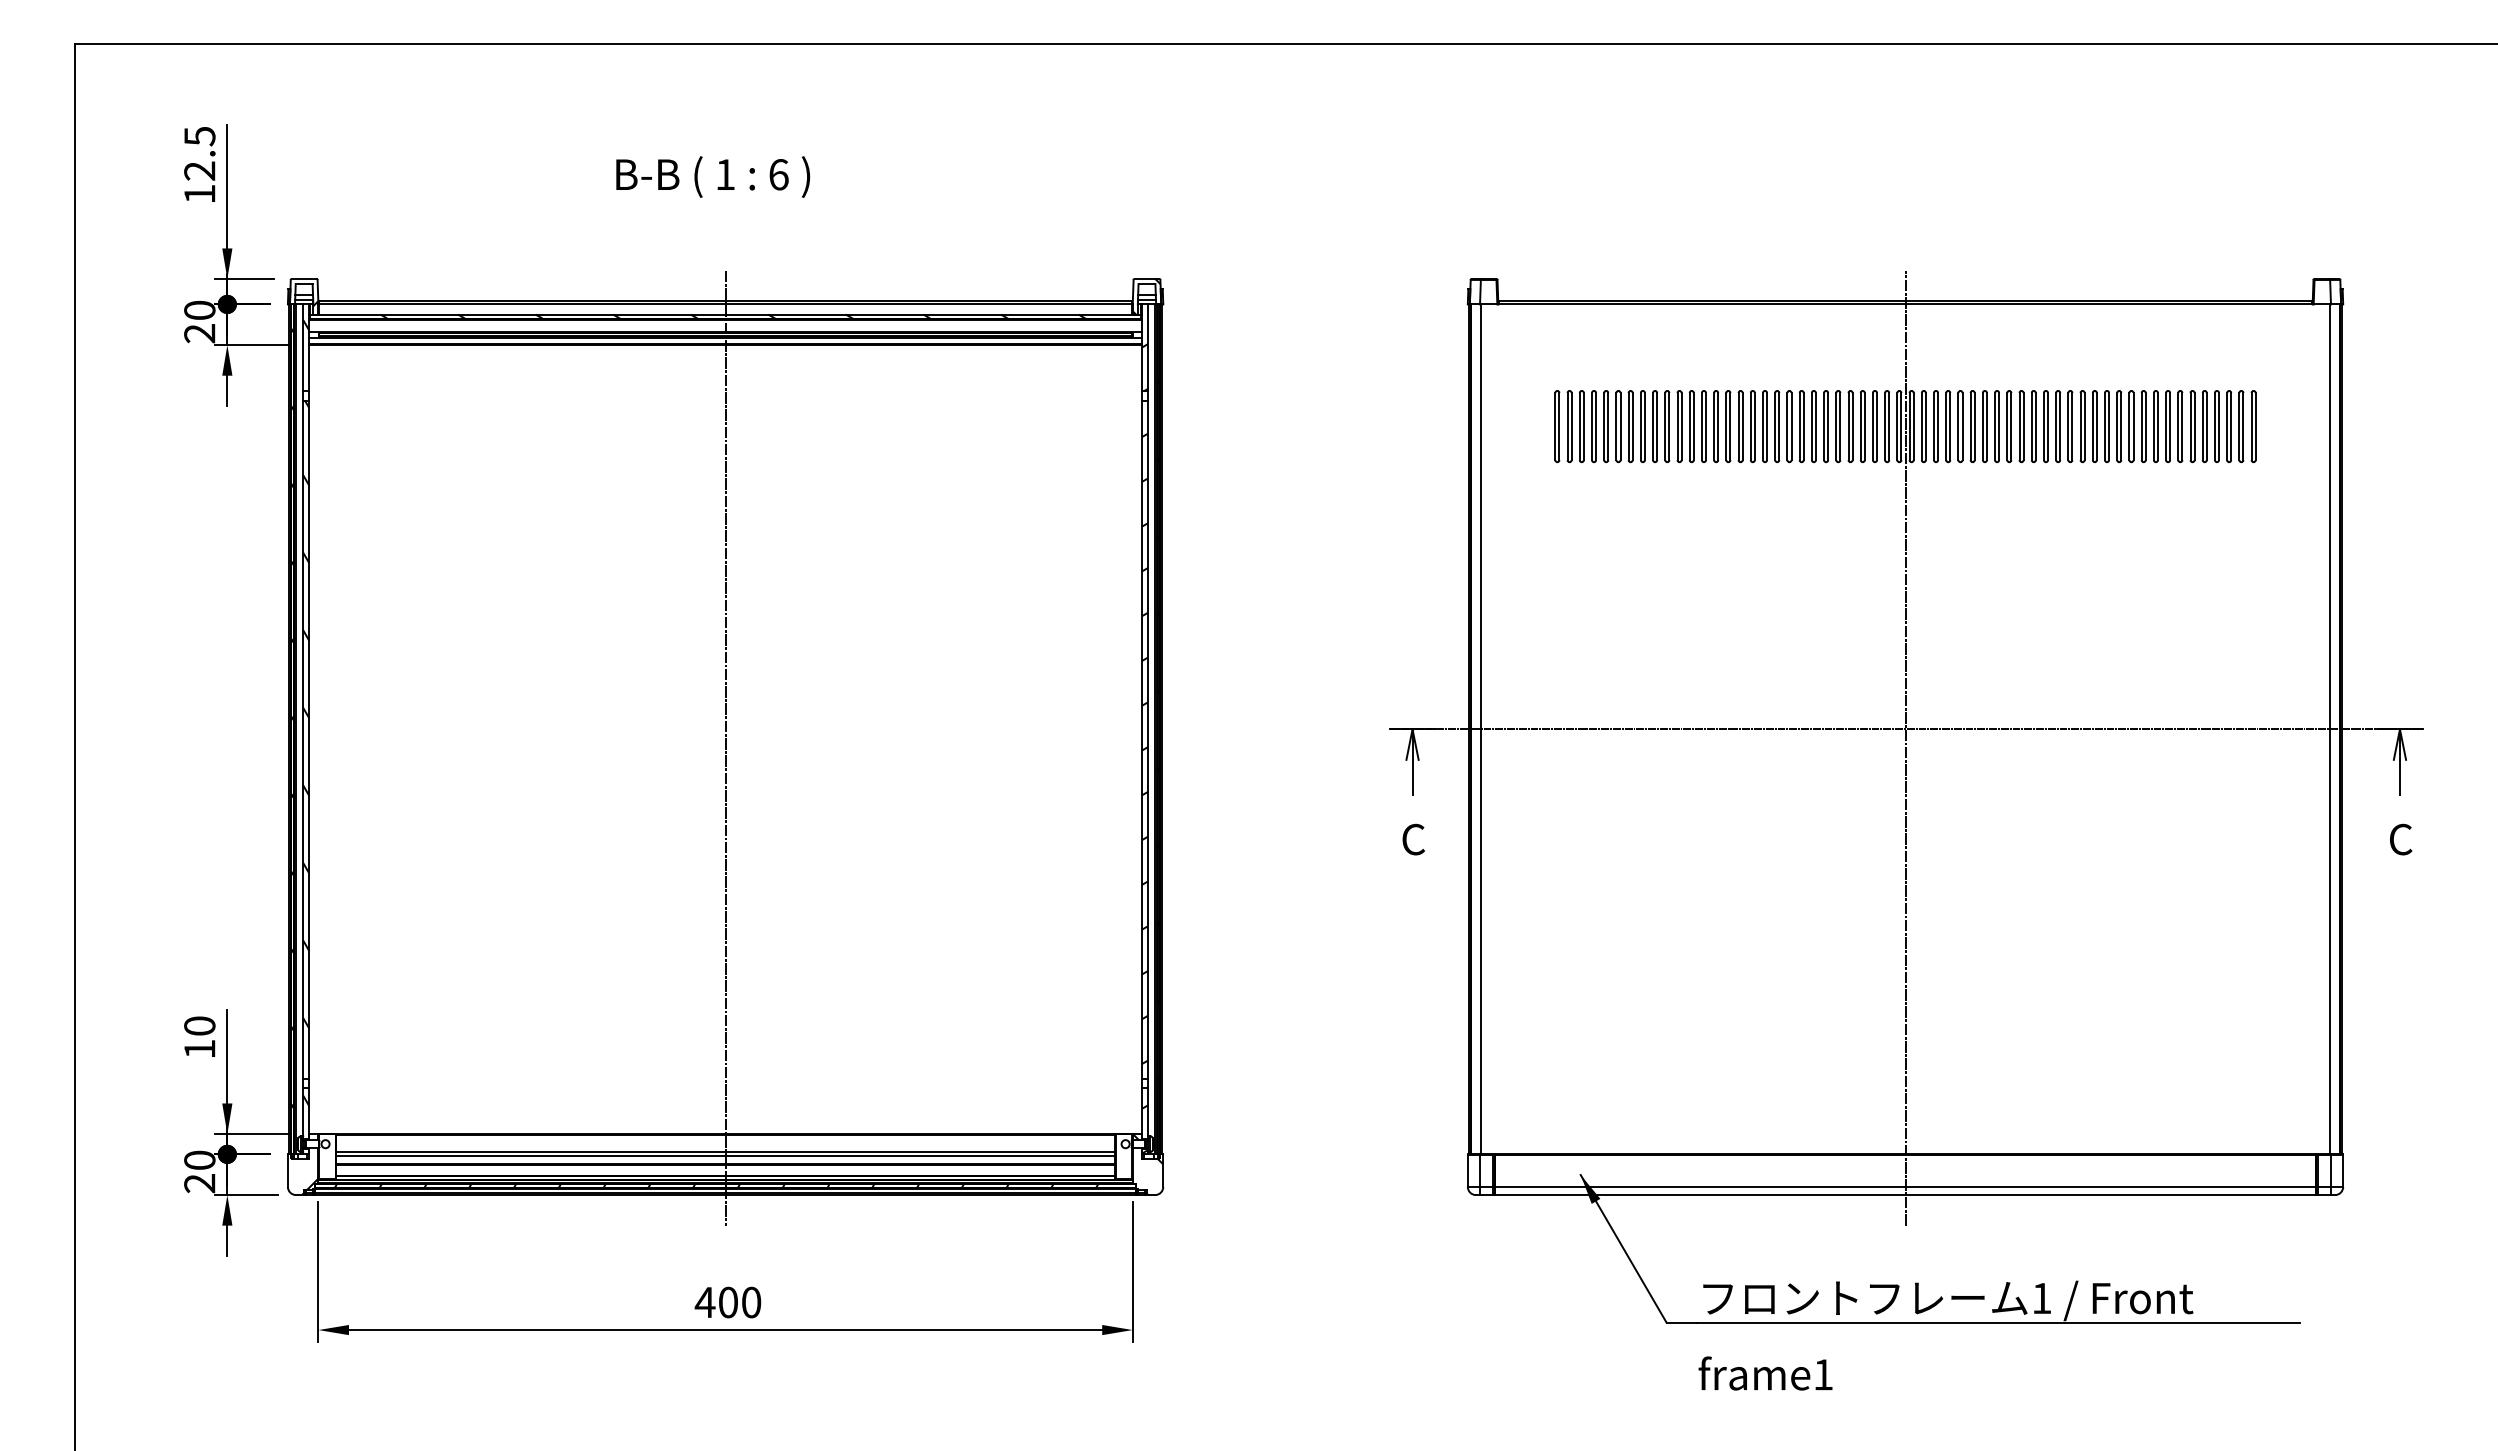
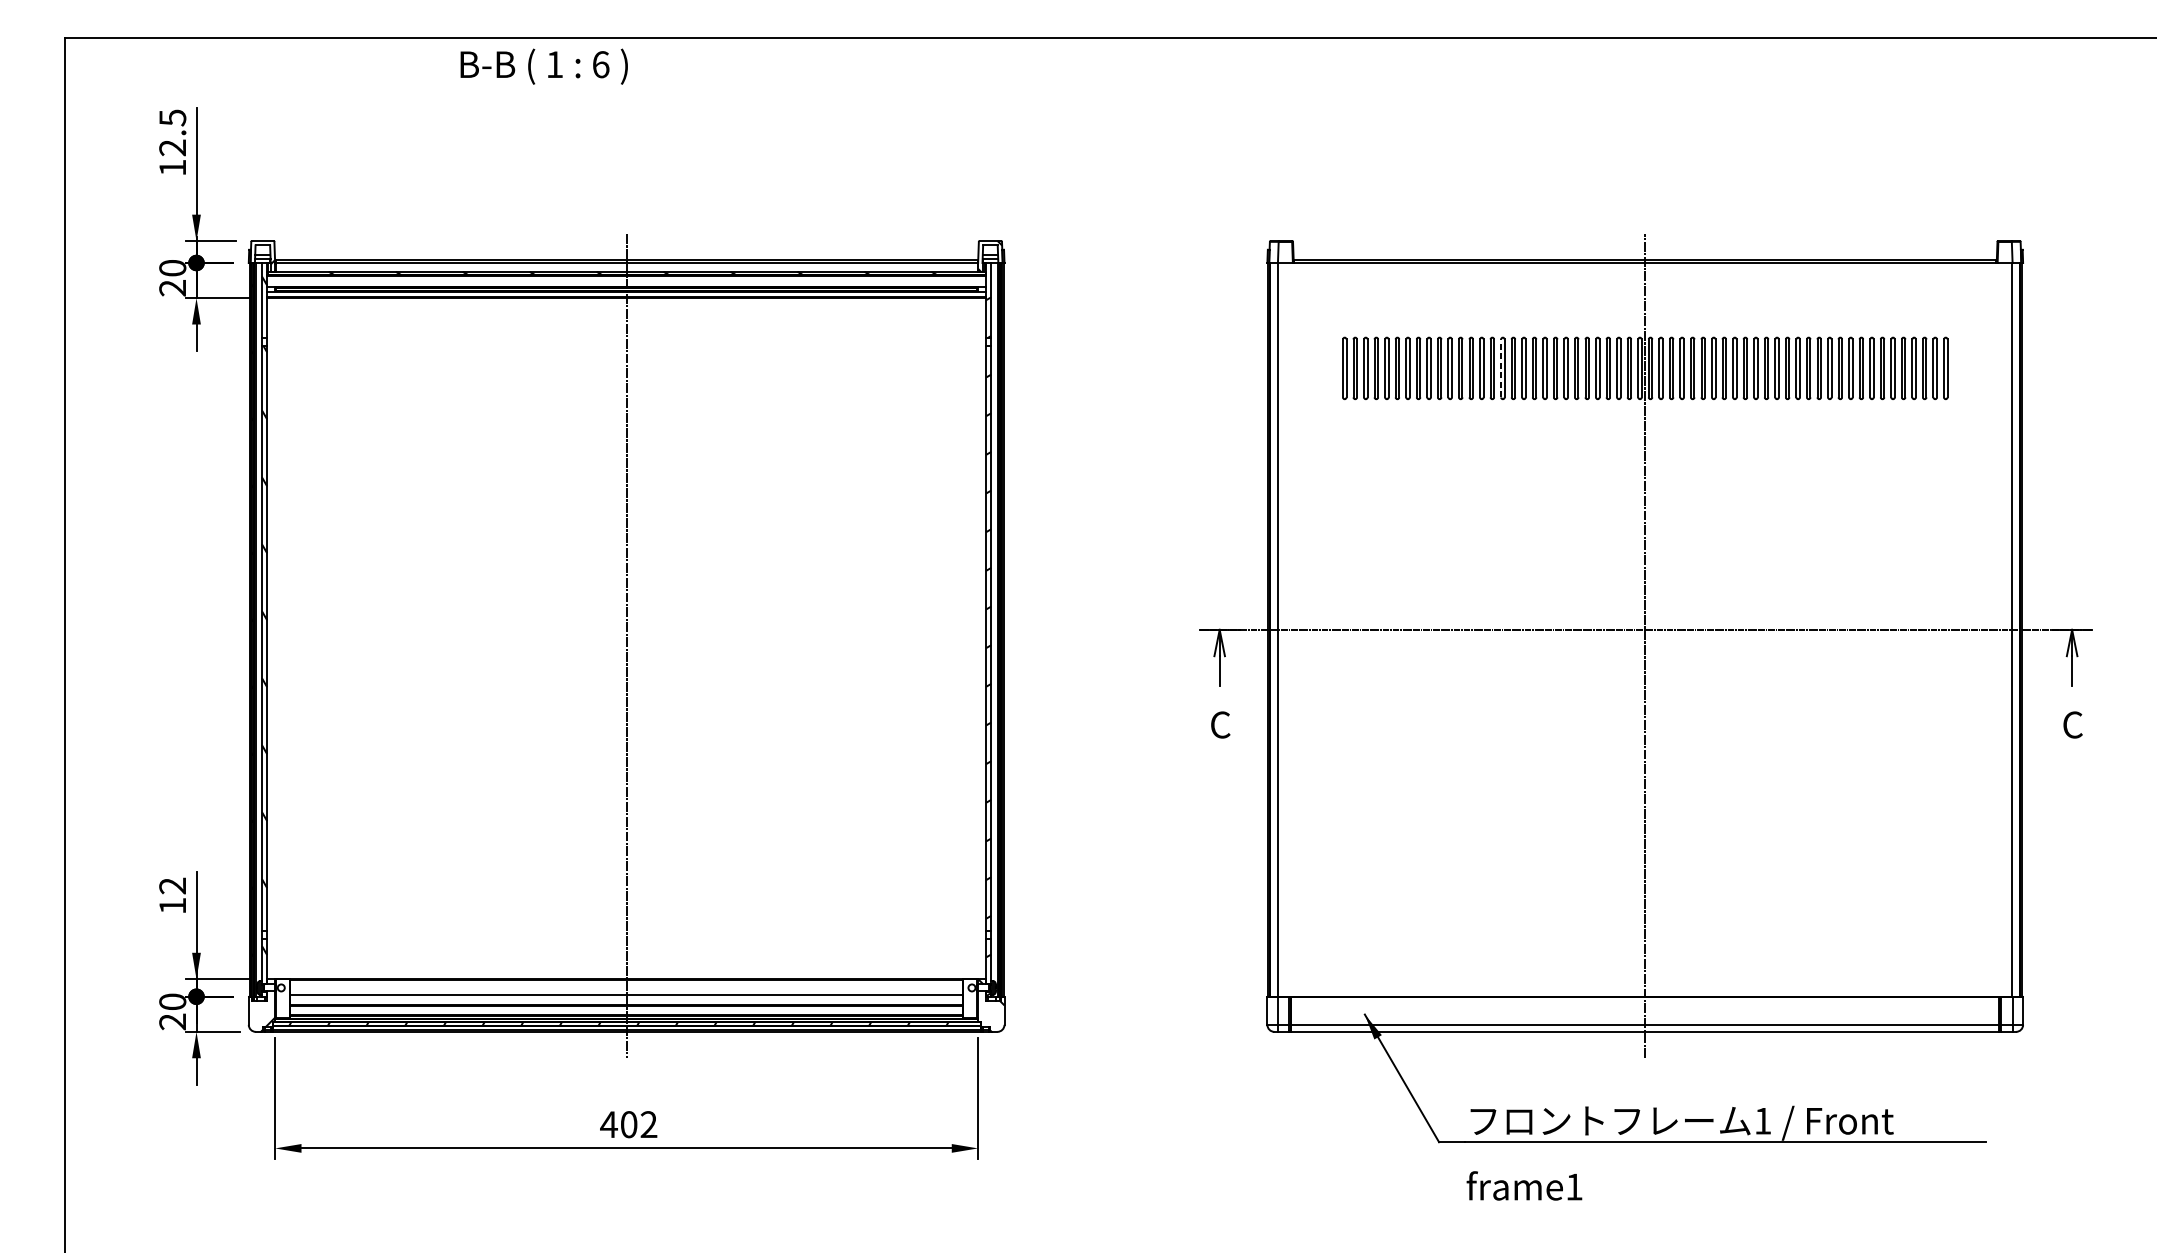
text: (713, 176) -> (544, 66), moved
line: (1738, 426) -> (1501, 368), solid -> dashed
text: (199, 1025) -> (172, 885), 10 -> 12
line: (725, 1156) -> (626, 998), removed
text: (751, 1302) -> (649, 1124), 400 -> 402

